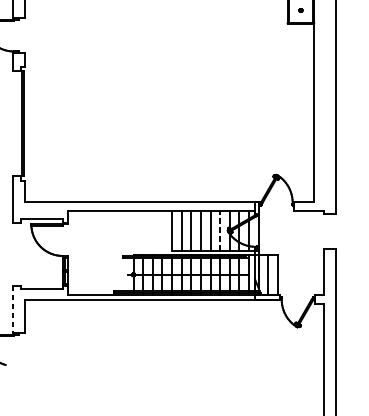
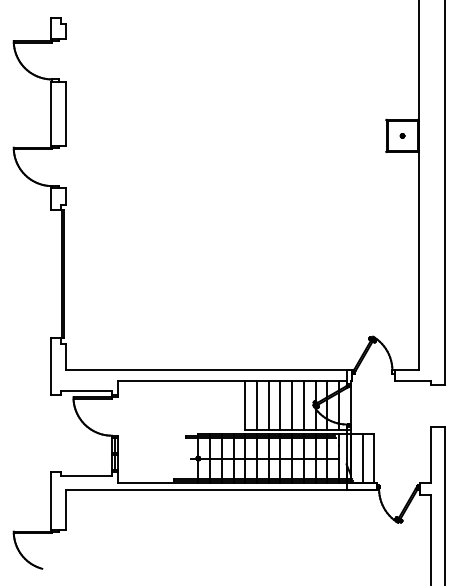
line: (219, 231) -> (303, 405), dashed -> solid
line: (13, 309) -> (51, 500), dashed -> solid

